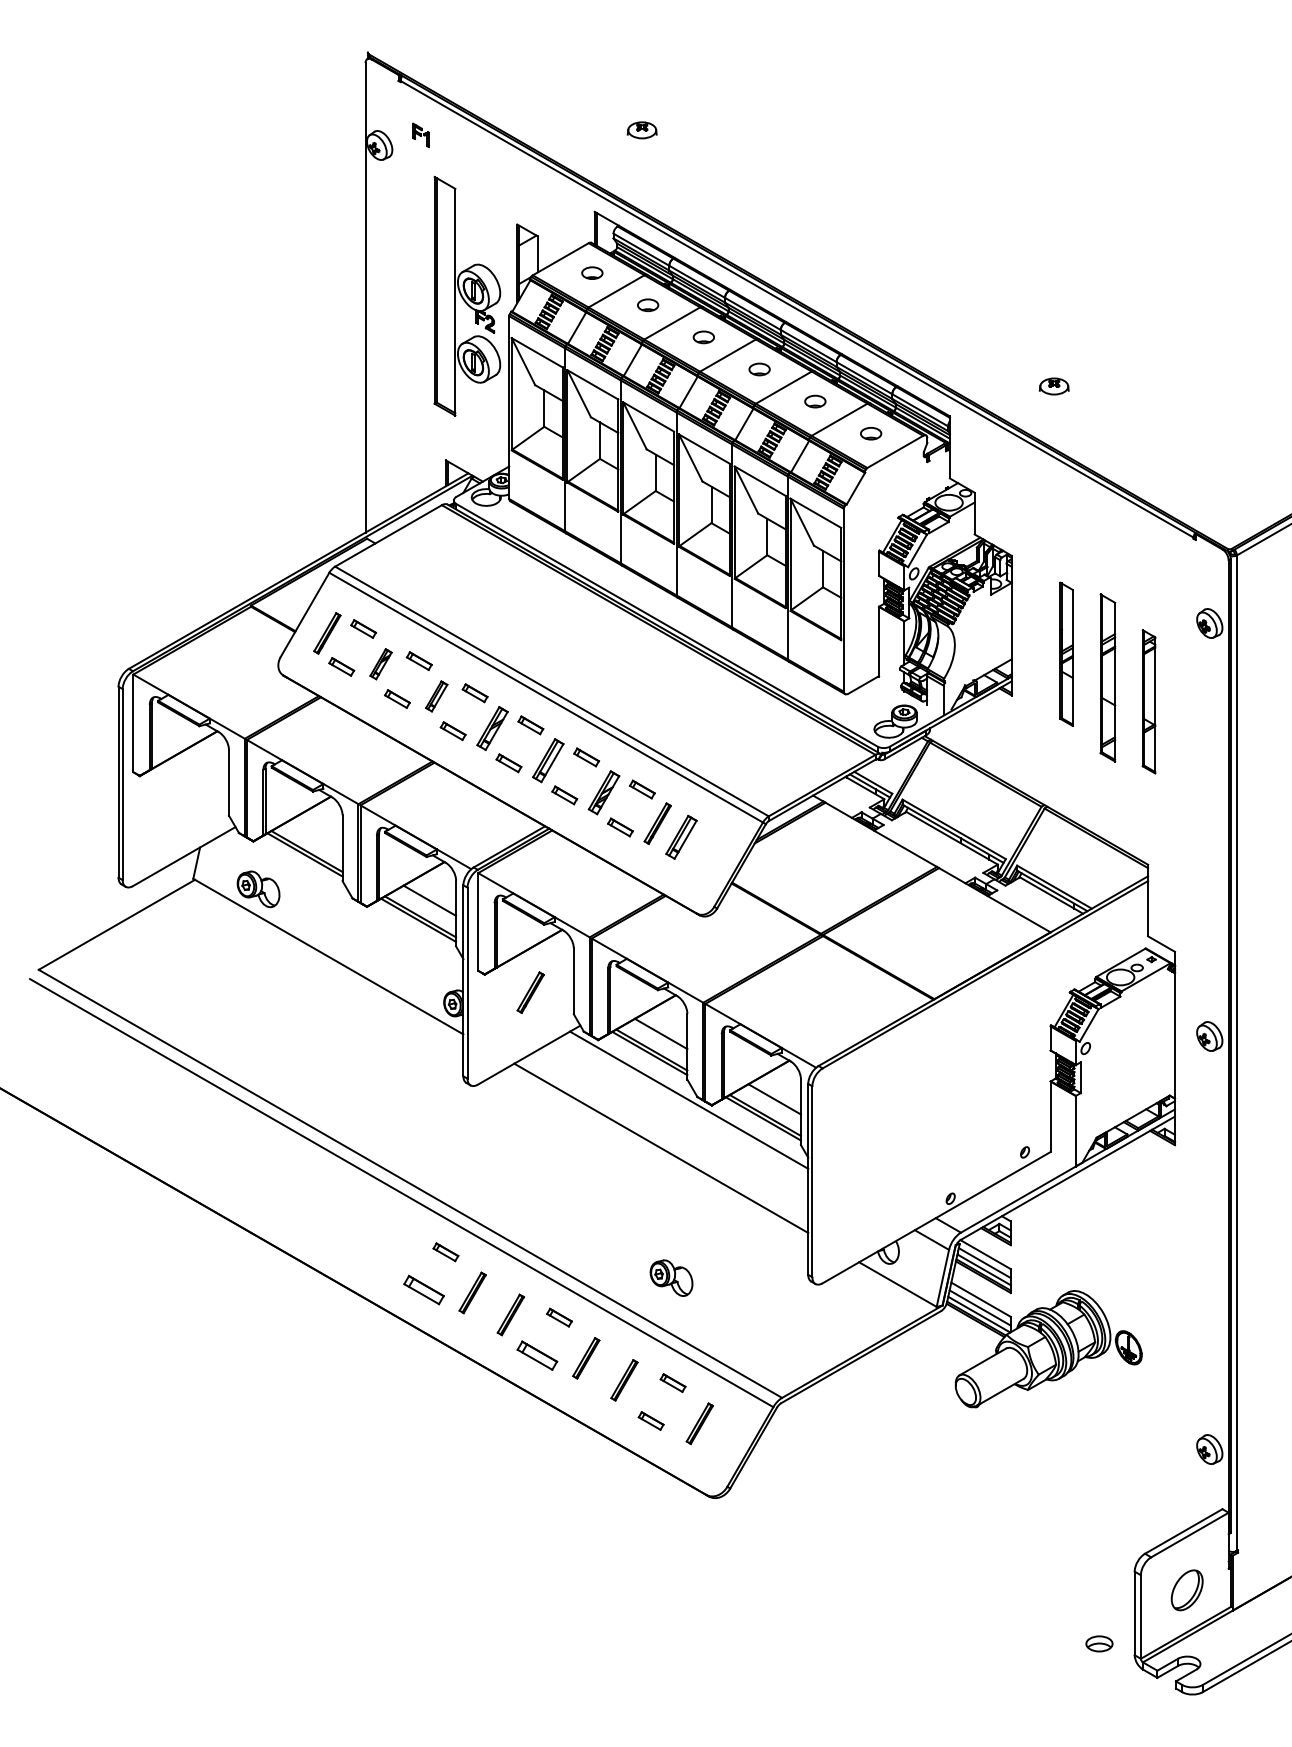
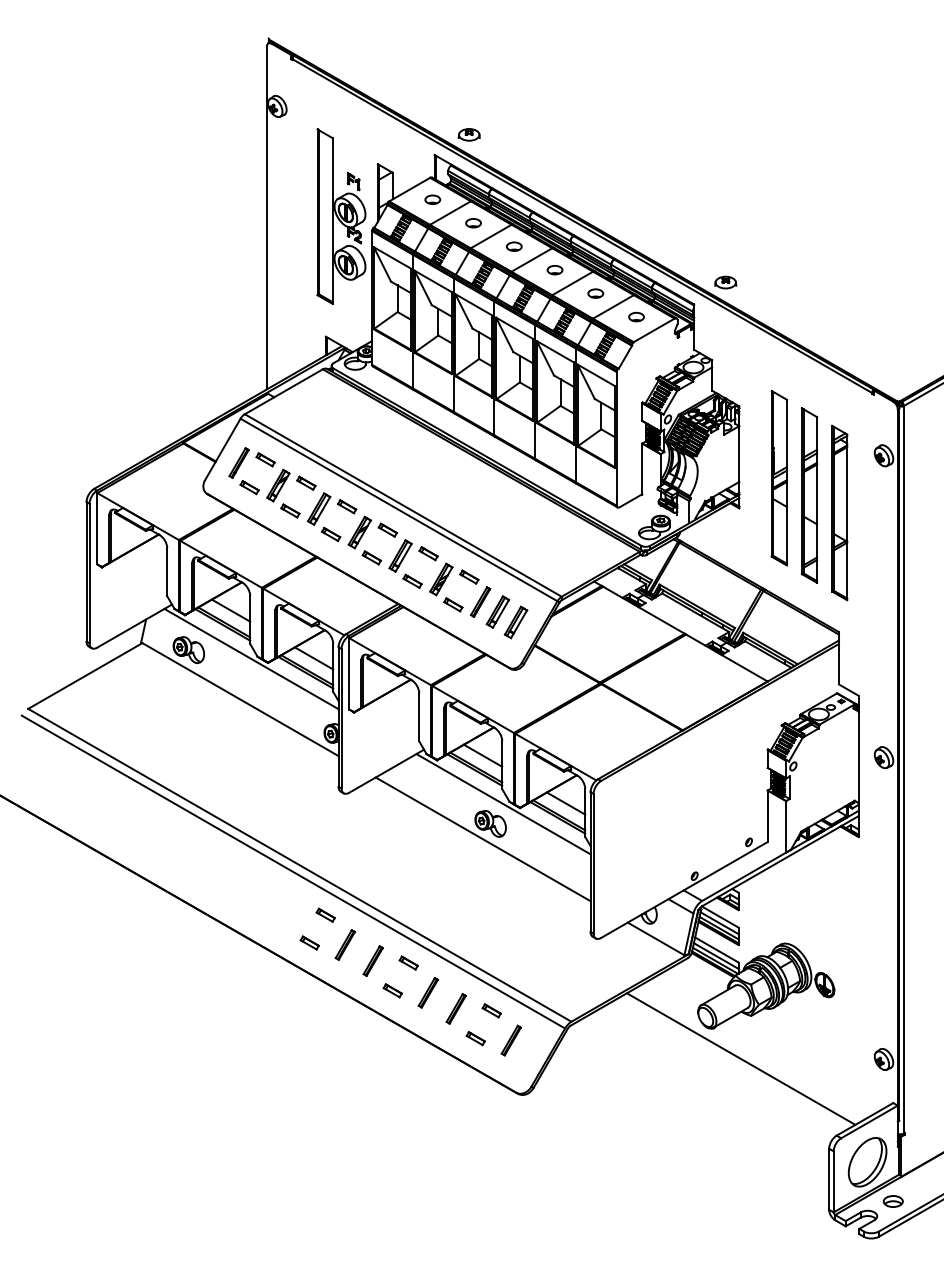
part: (641, 130) -> (468, 134), moved
part: (420, 134) -> (353, 181), moved
part: (1053, 386) -> (725, 282), moved
part: (1066, 654) -> (779, 478), size x1.67
part: (380, 663) -> (277, 485), size x1.43
part: (1107, 677) -> (809, 495), size x1.43
part: (436, 696) -> (318, 509), size x1.43
part: (1148, 701) -> (839, 512), size x1.67
line: (316, 835) -> (231, 610), added
part: (706, 851) -> (516, 622), added
line: (344, 901) -> (251, 658), added
part: (530, 992) -> (387, 725), removed
part: (671, 1277) -> (490, 823), moved
part: (423, 1290) -> (309, 943), size x0.62
part: (537, 1355) -> (392, 990), size x0.62
line: (1014, 1448) -> (741, 1058), added
part: (1186, 1590) -> (866, 1162), size x1.67
part: (1099, 1643) -> (893, 1201), moved

